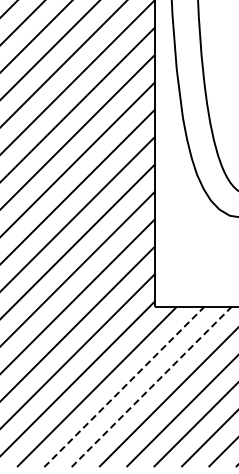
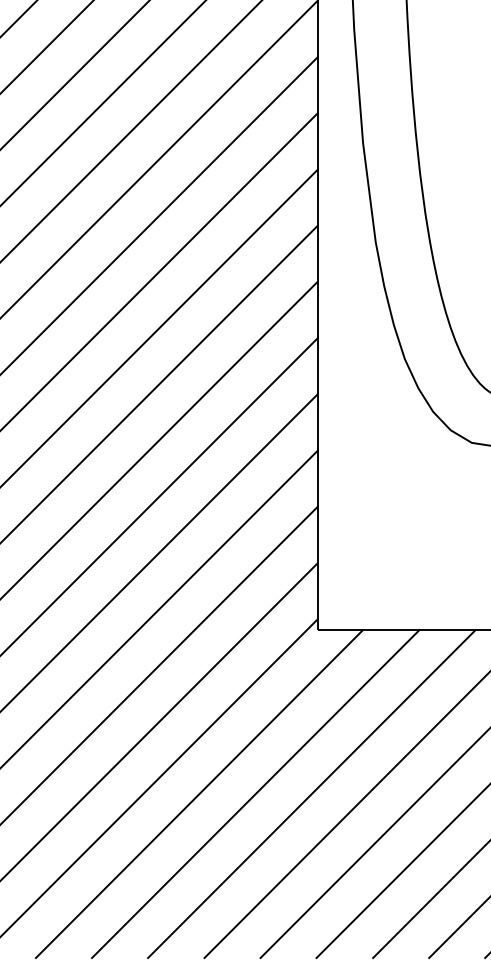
line: (124, 386) -> (255, 793), dashed -> solid
line: (152, 386) -> (313, 793), dashed -> solid

